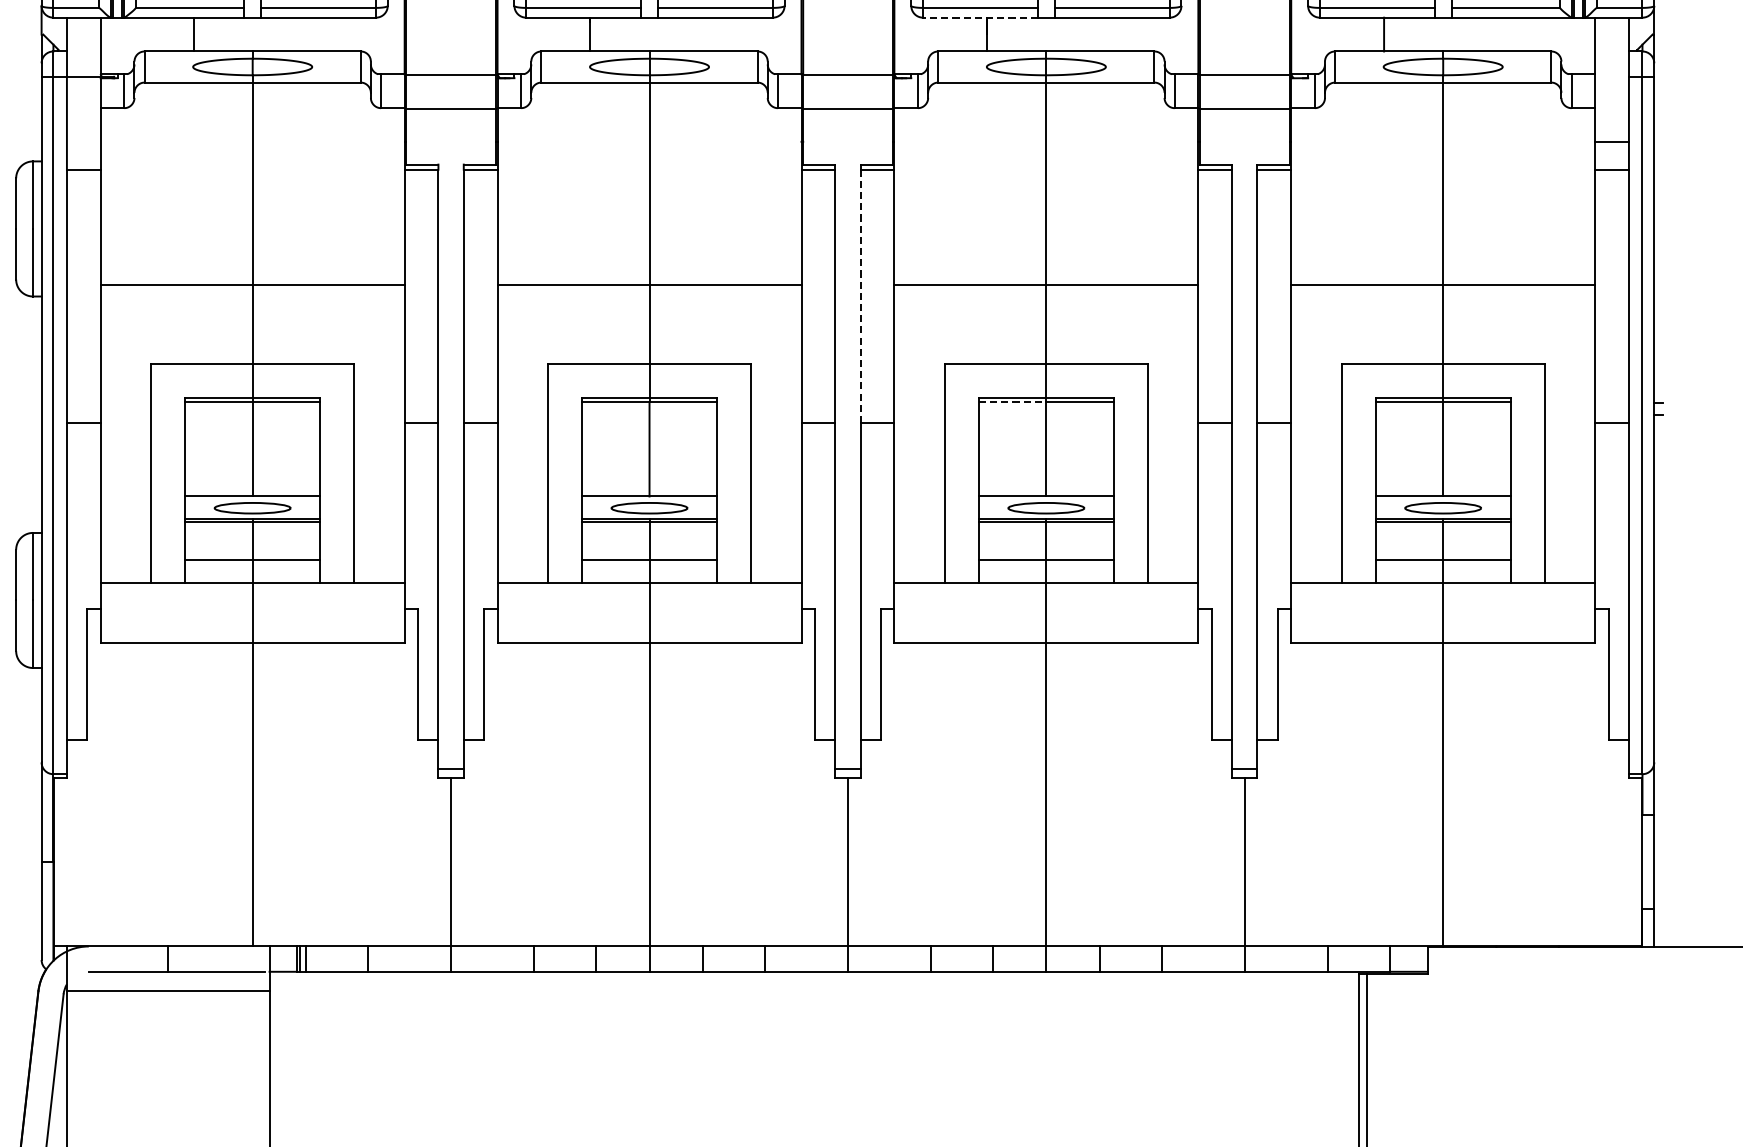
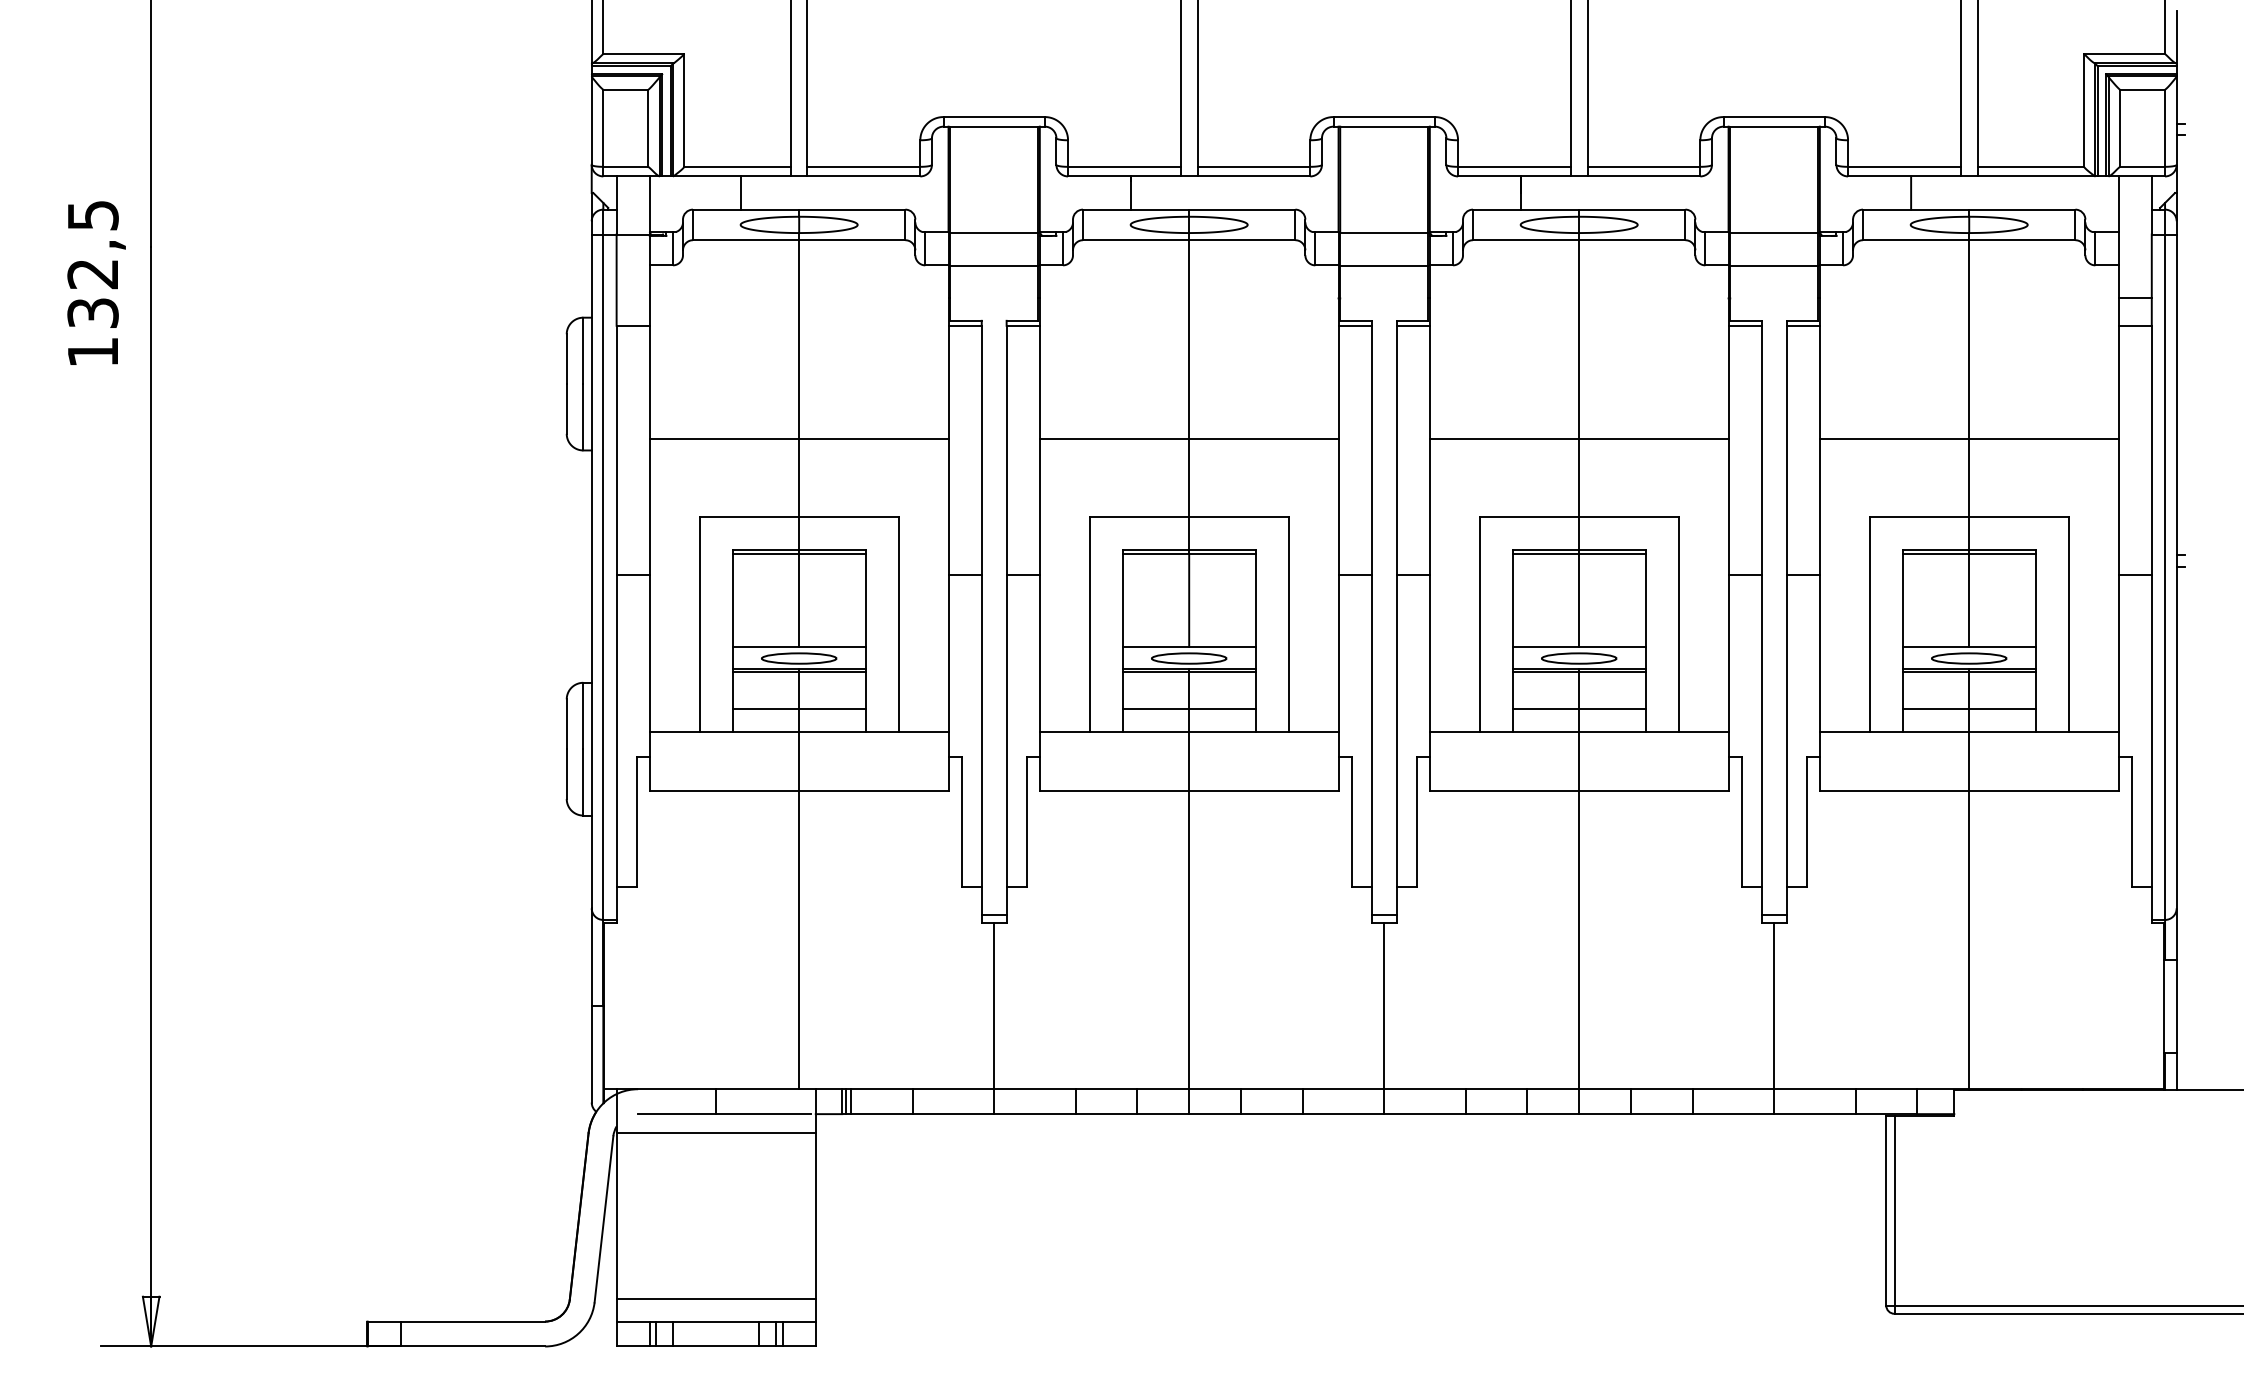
line: (979, 17) -> (1513, 176), dashed -> solid
line: (860, 296) -> (1396, 450), dashed -> solid
line: (1013, 402) -> (1546, 554), dashed -> solid

